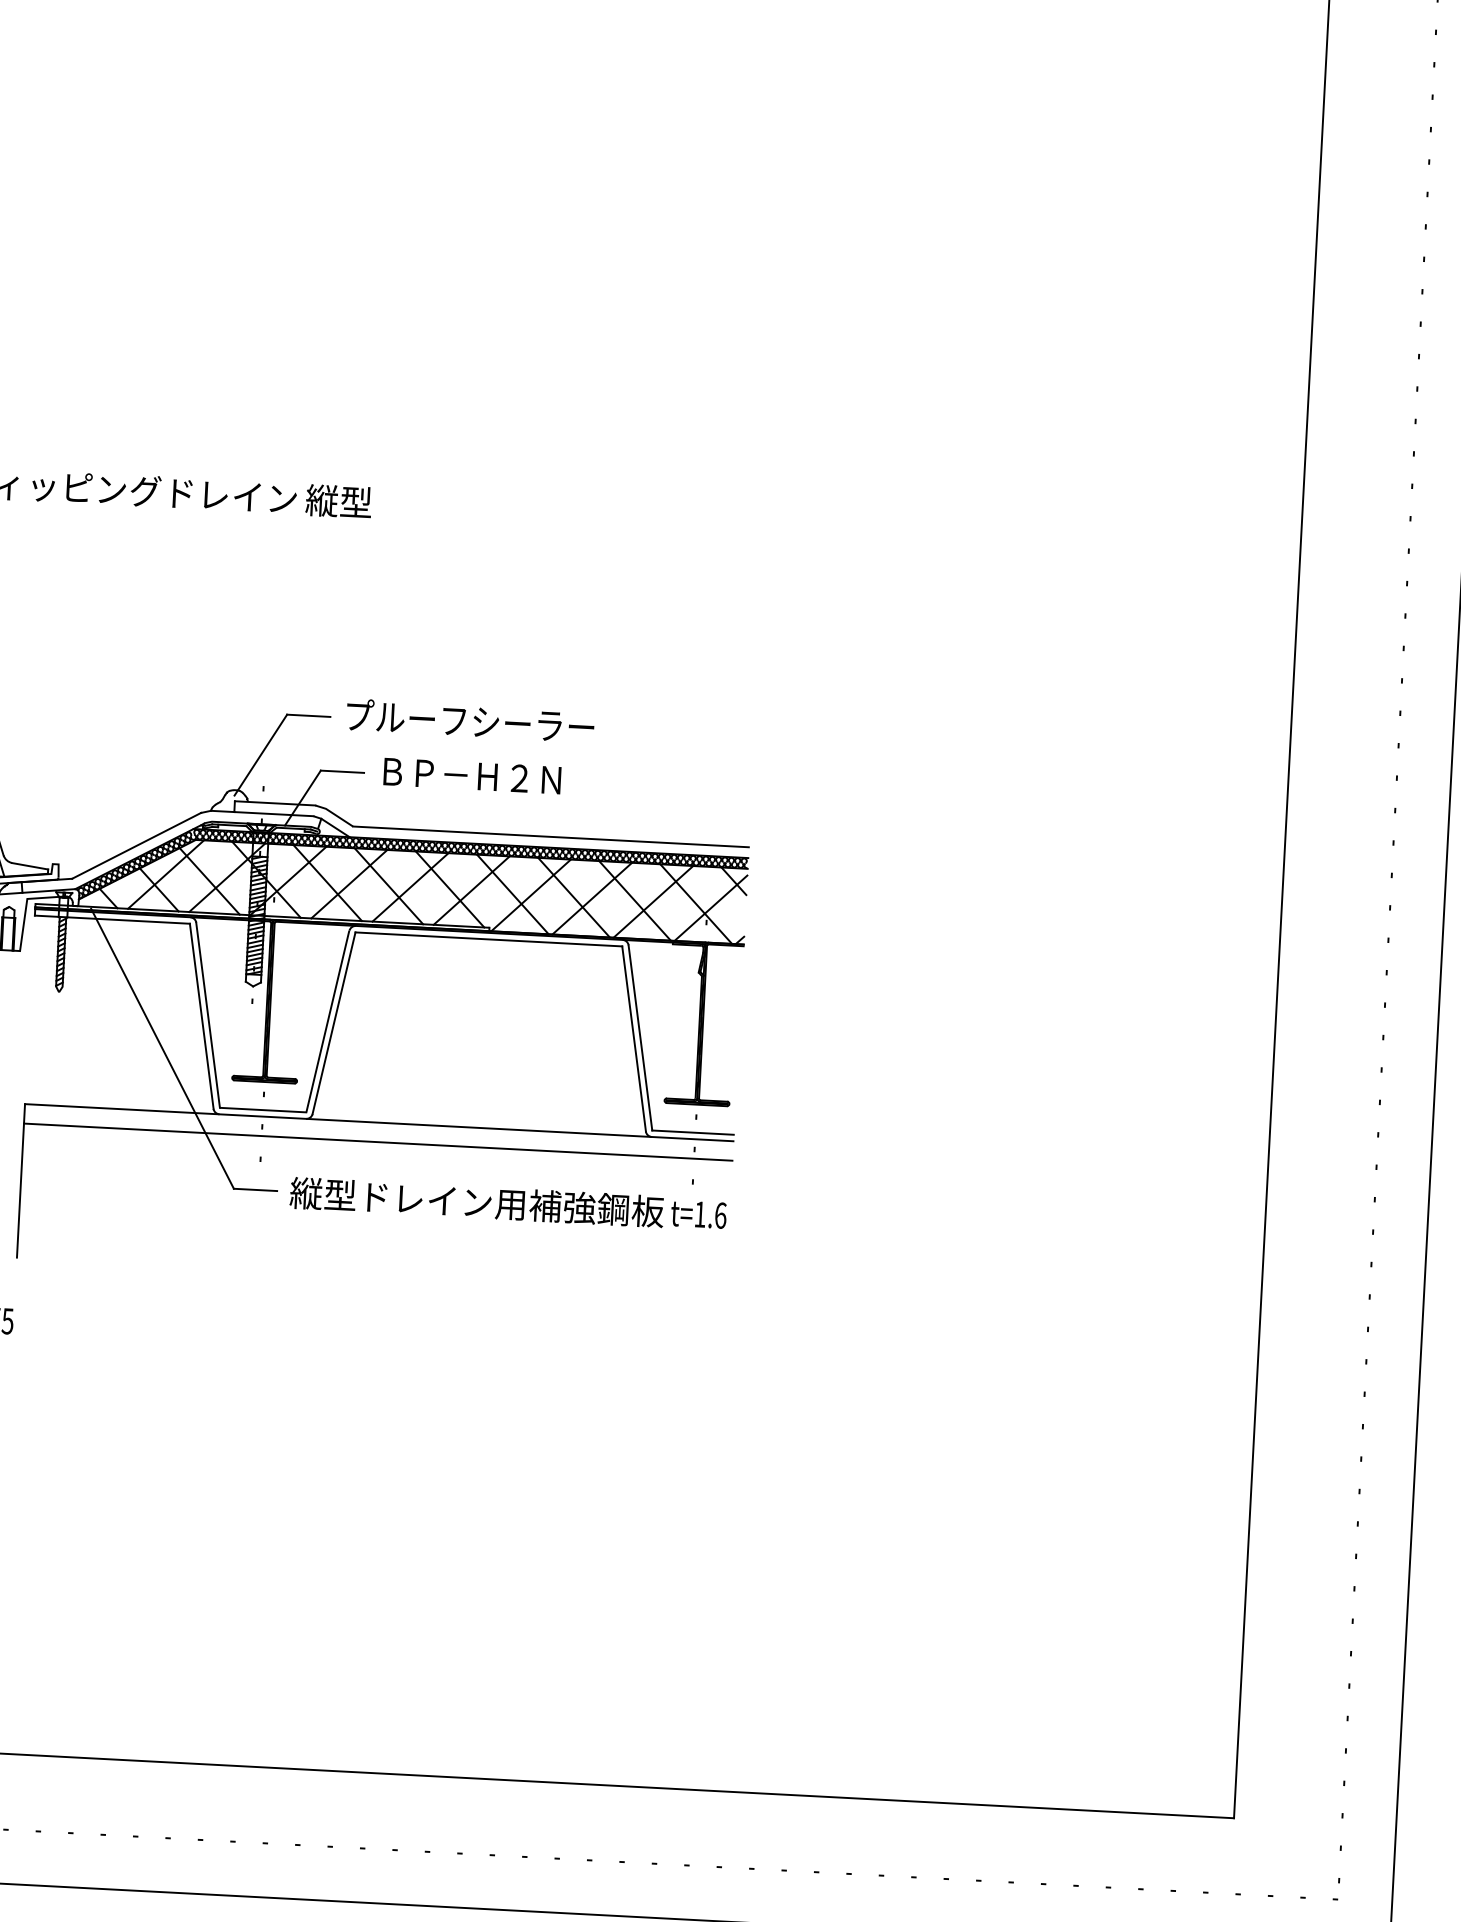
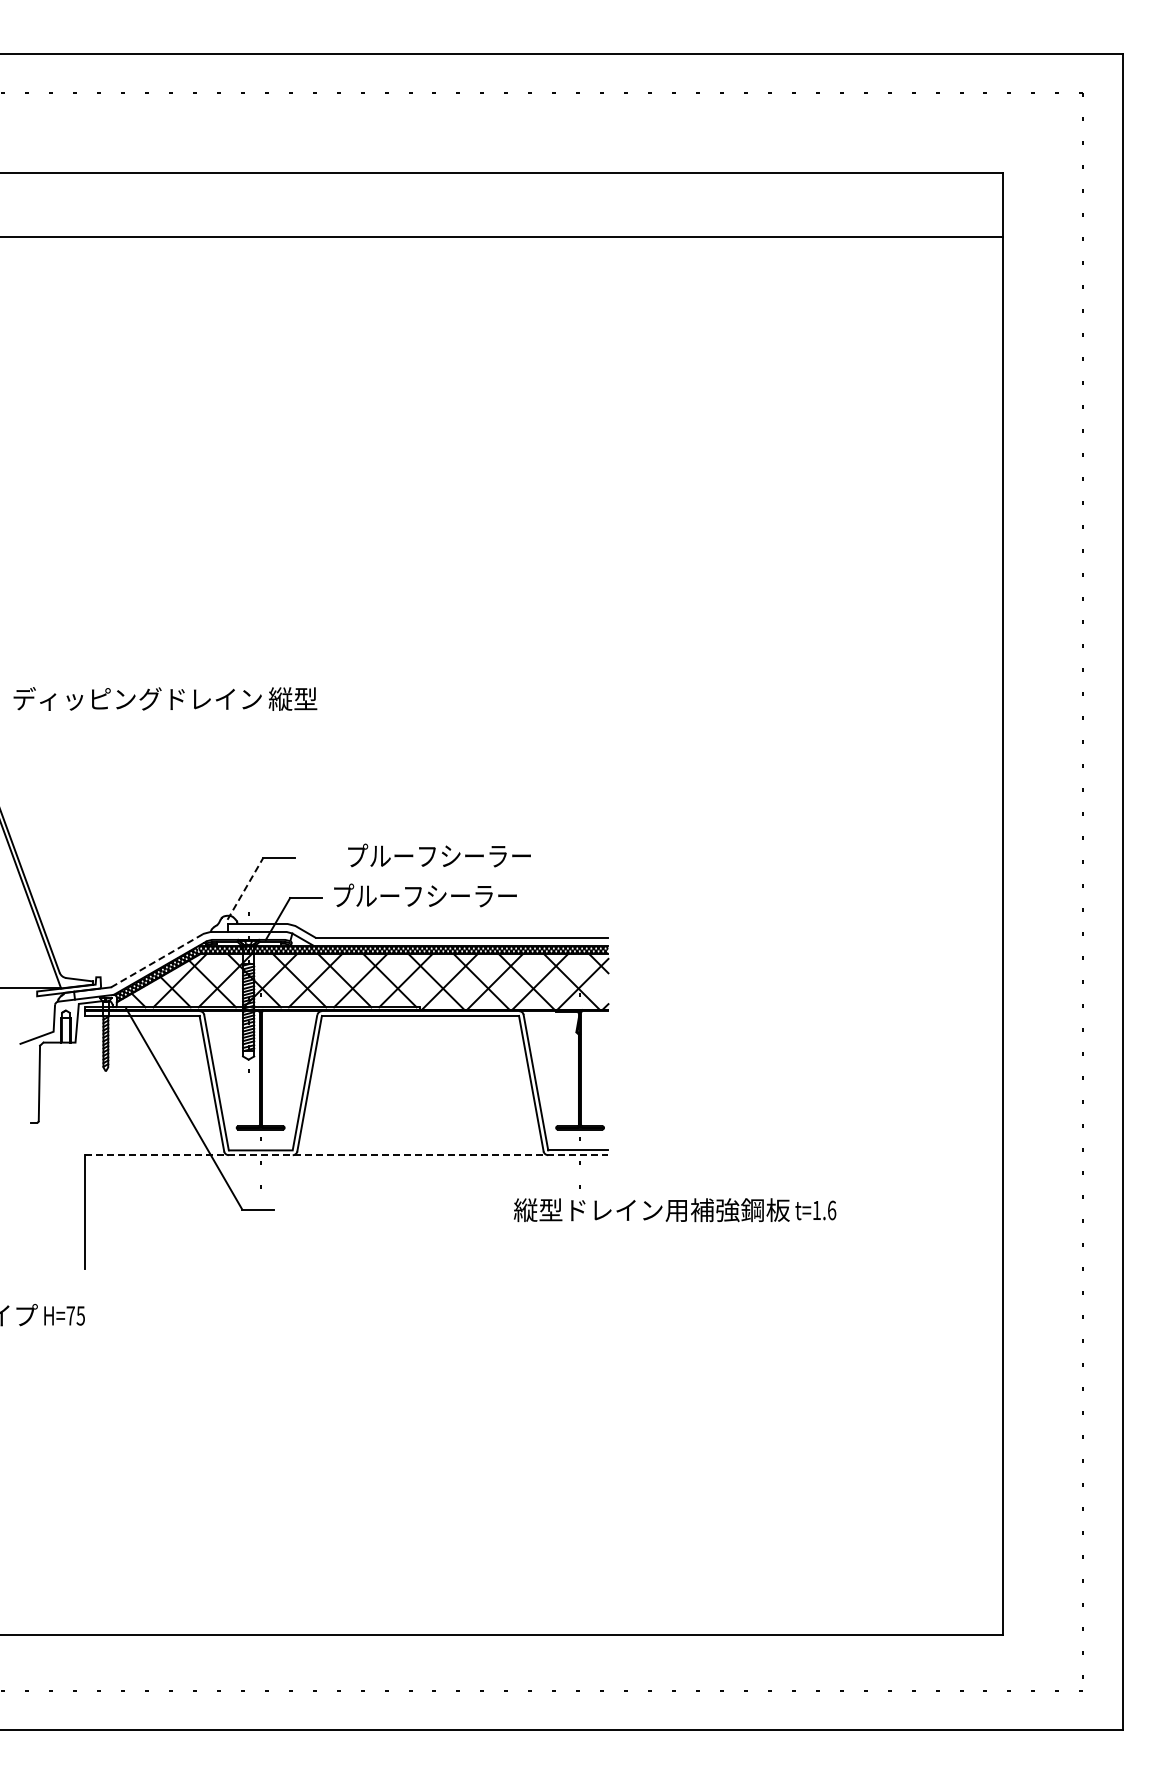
text: (470, 720) -> (439, 855), moved
line: (261, 754) -> (245, 888), solid -> dashed
text: (504, 776) -> (425, 895), ＢＰ－Ｈ２Ｎ -> プルーフシーラー
line: (136, 845) -> (157, 960), solid -> dashed
line: (378, 1123) -> (346, 1155), solid -> dashed
line: (377, 1142) -> (346, 1169), removed
text: (508, 1204) -> (675, 1210), moved

